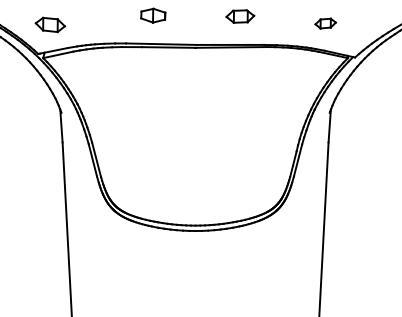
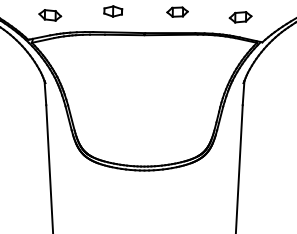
part: (325, 23) -> (240, 17), size x1.43
part: (50, 25) -> (50, 15), moved

